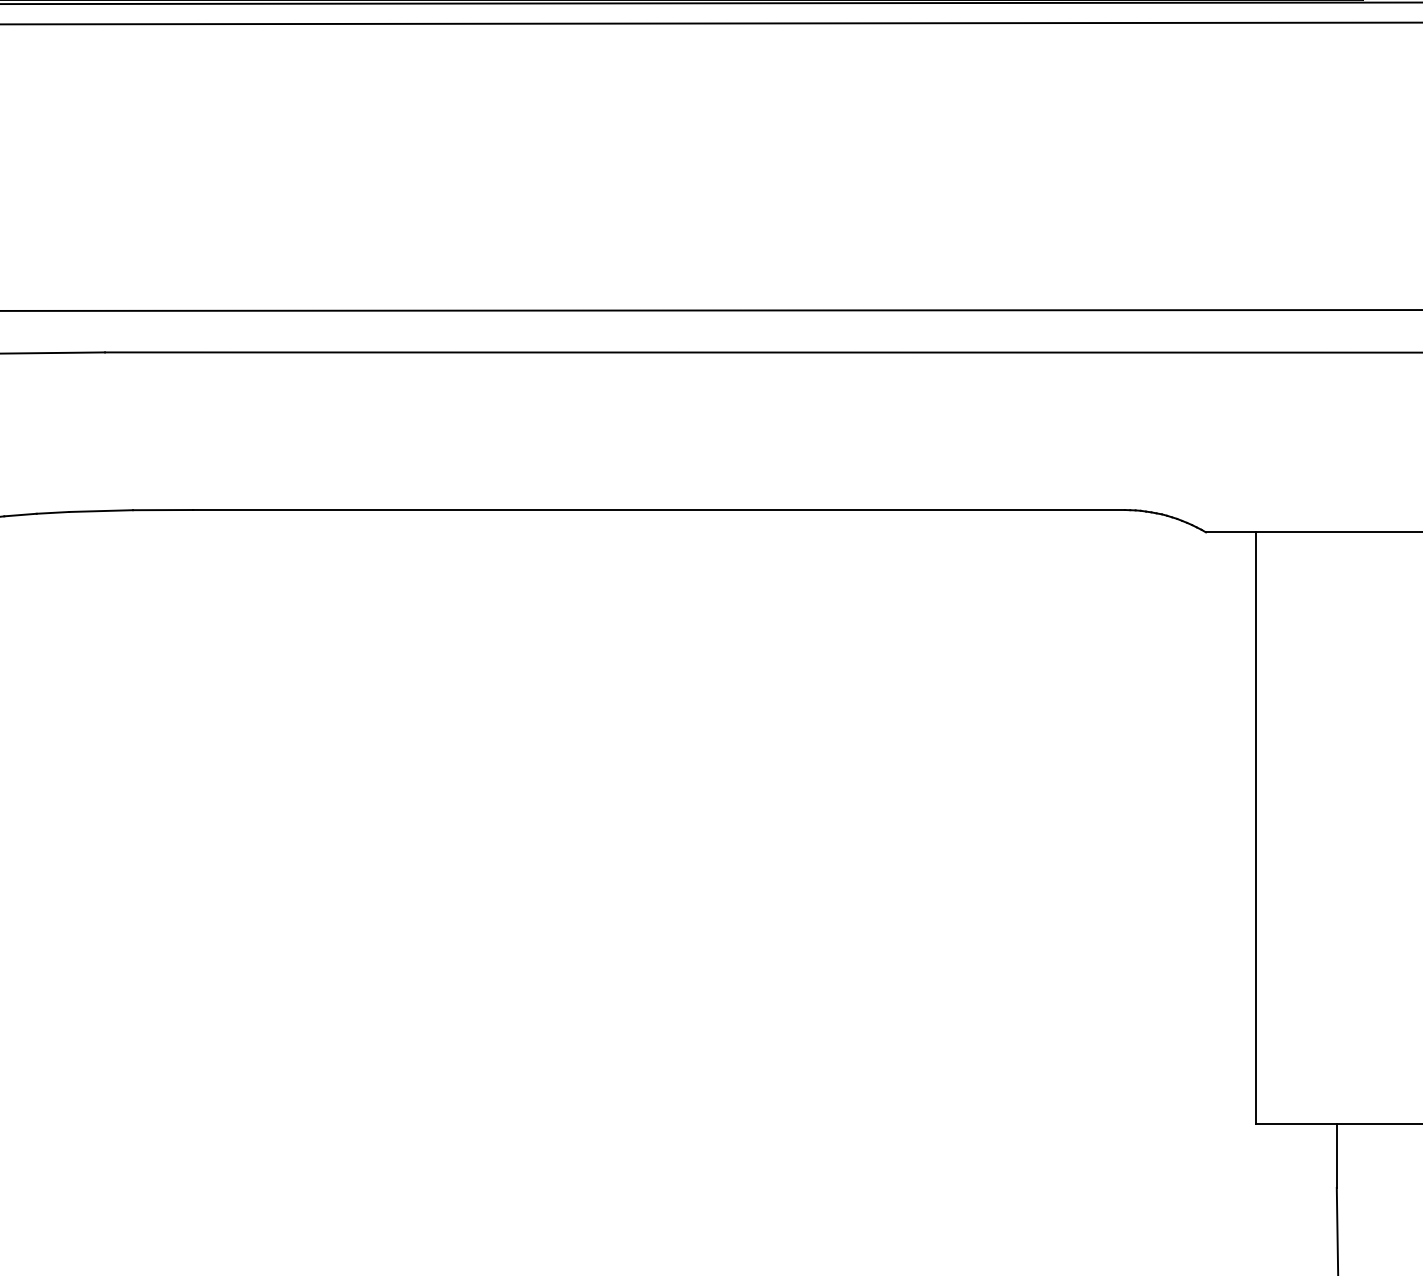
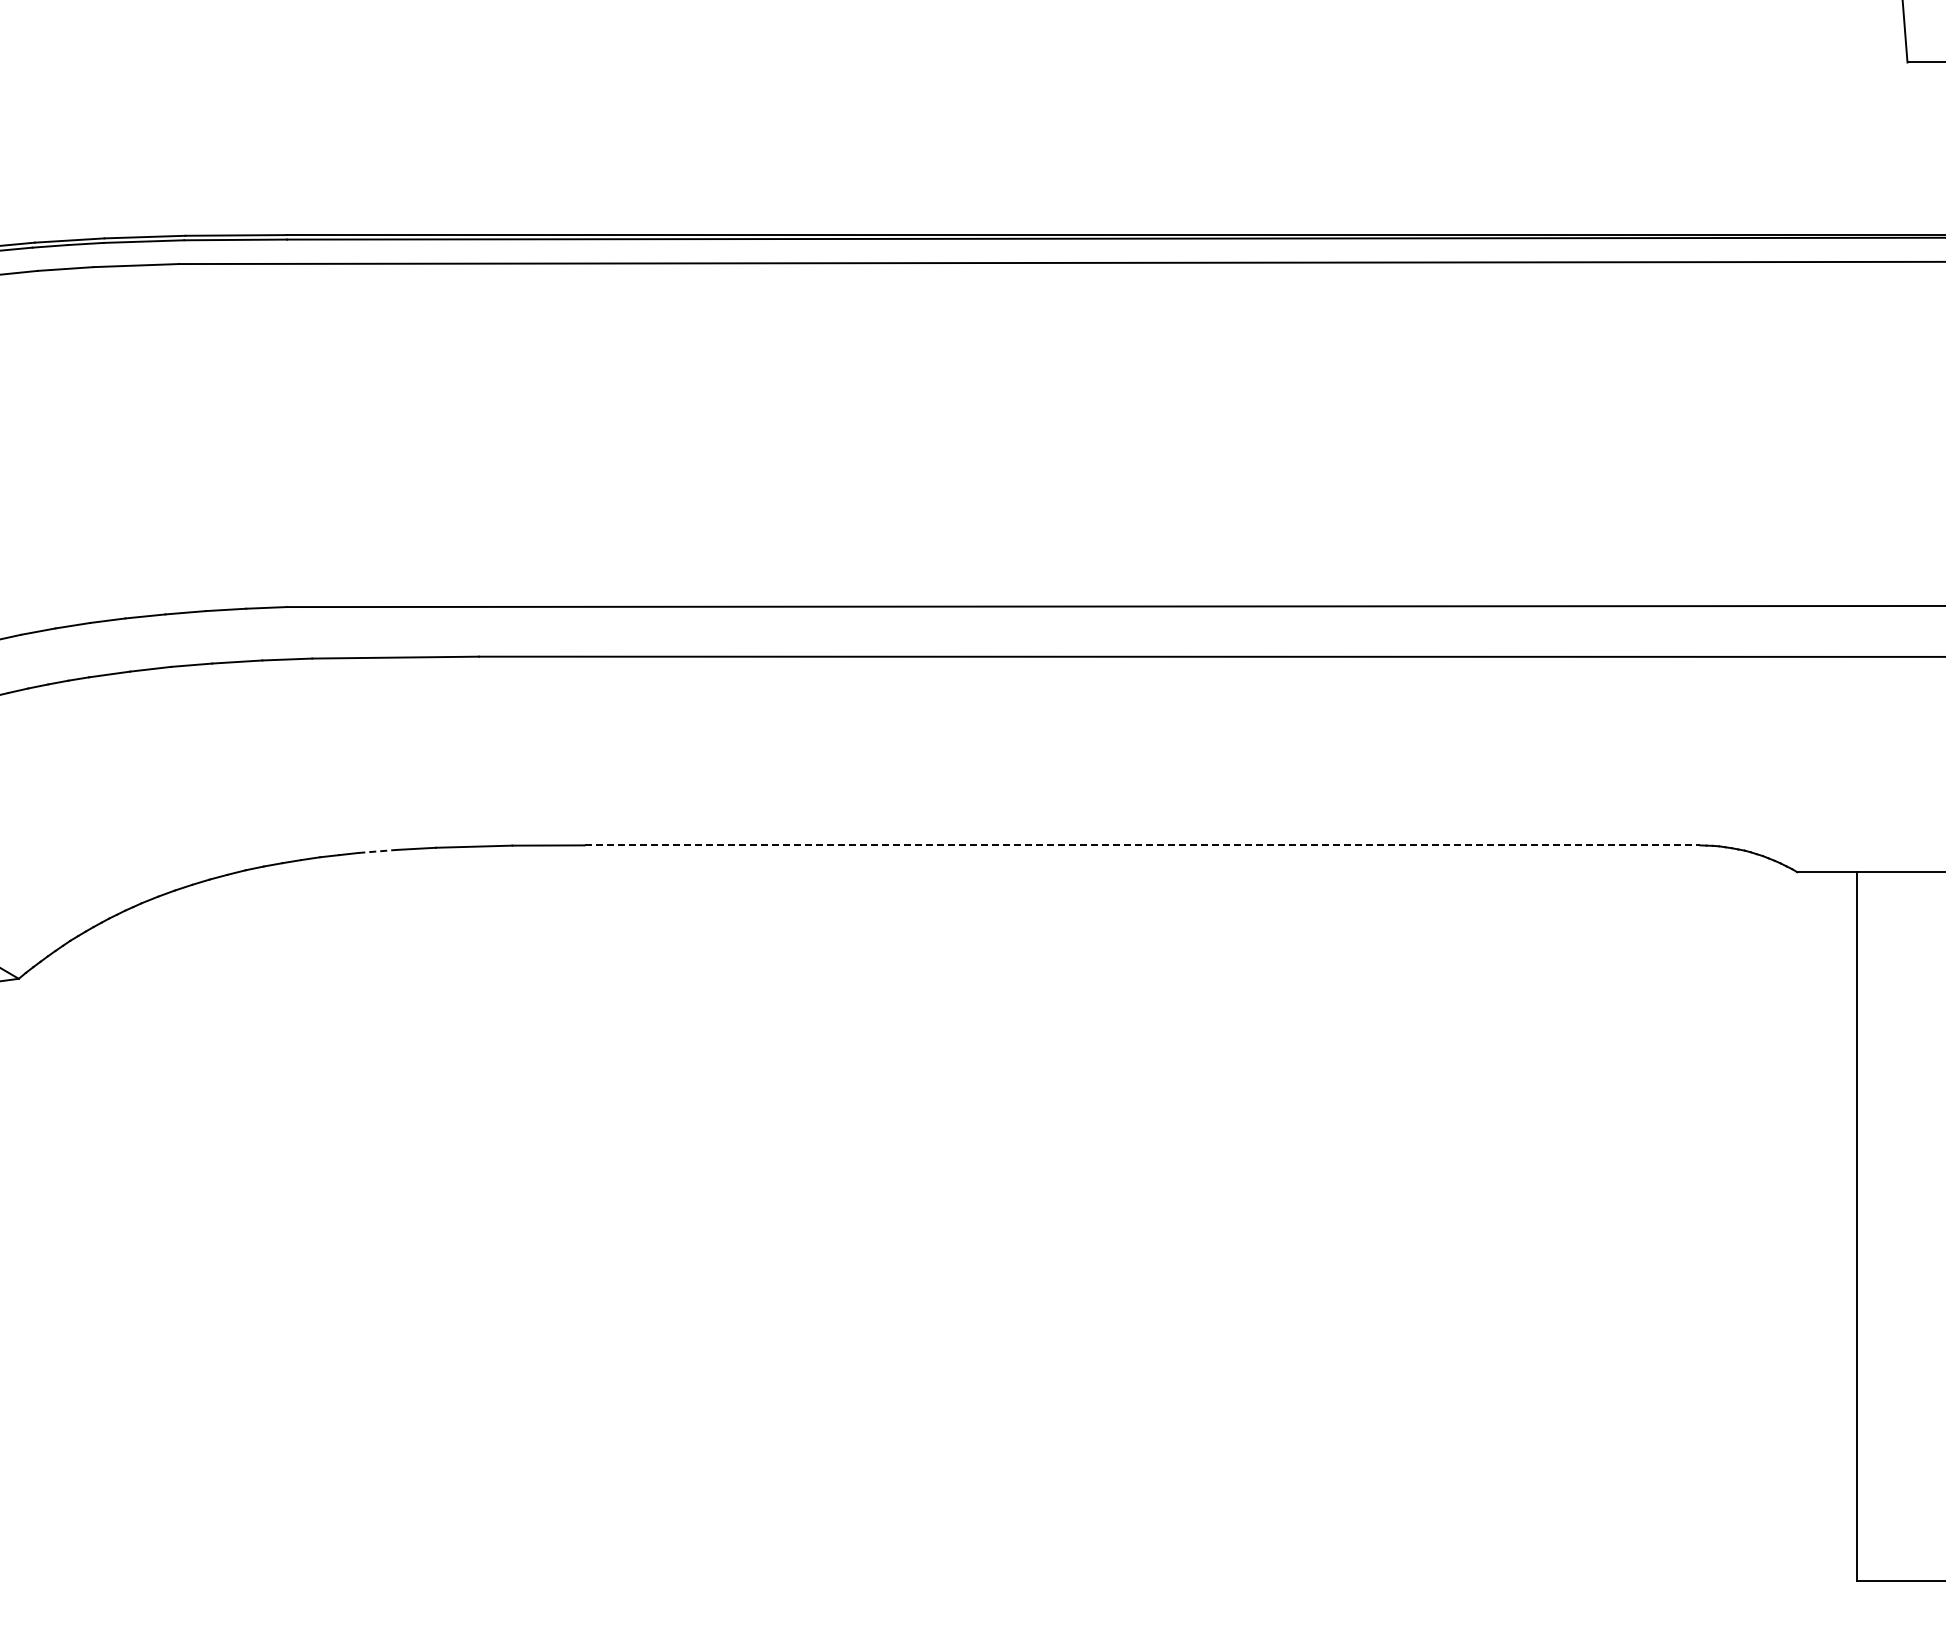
line: (659, 510) -> (1142, 845), solid -> dashed
line: (21, 515) -> (378, 851), solid -> dashed

